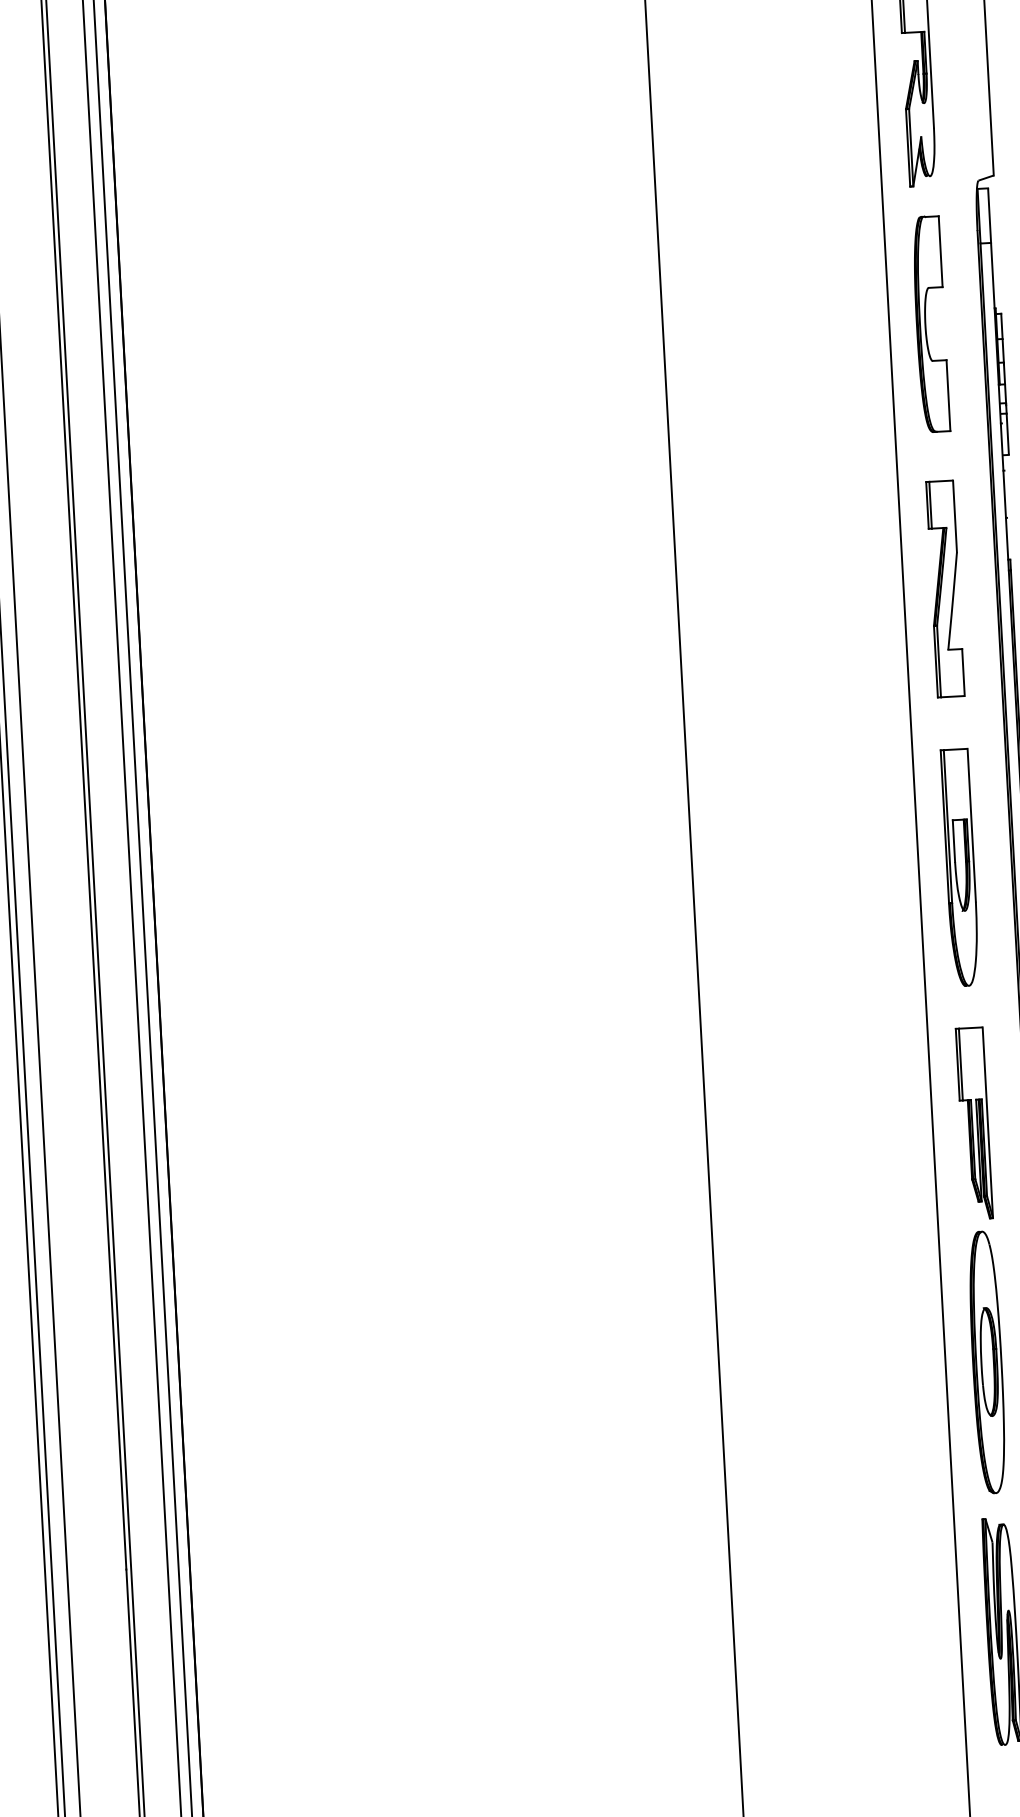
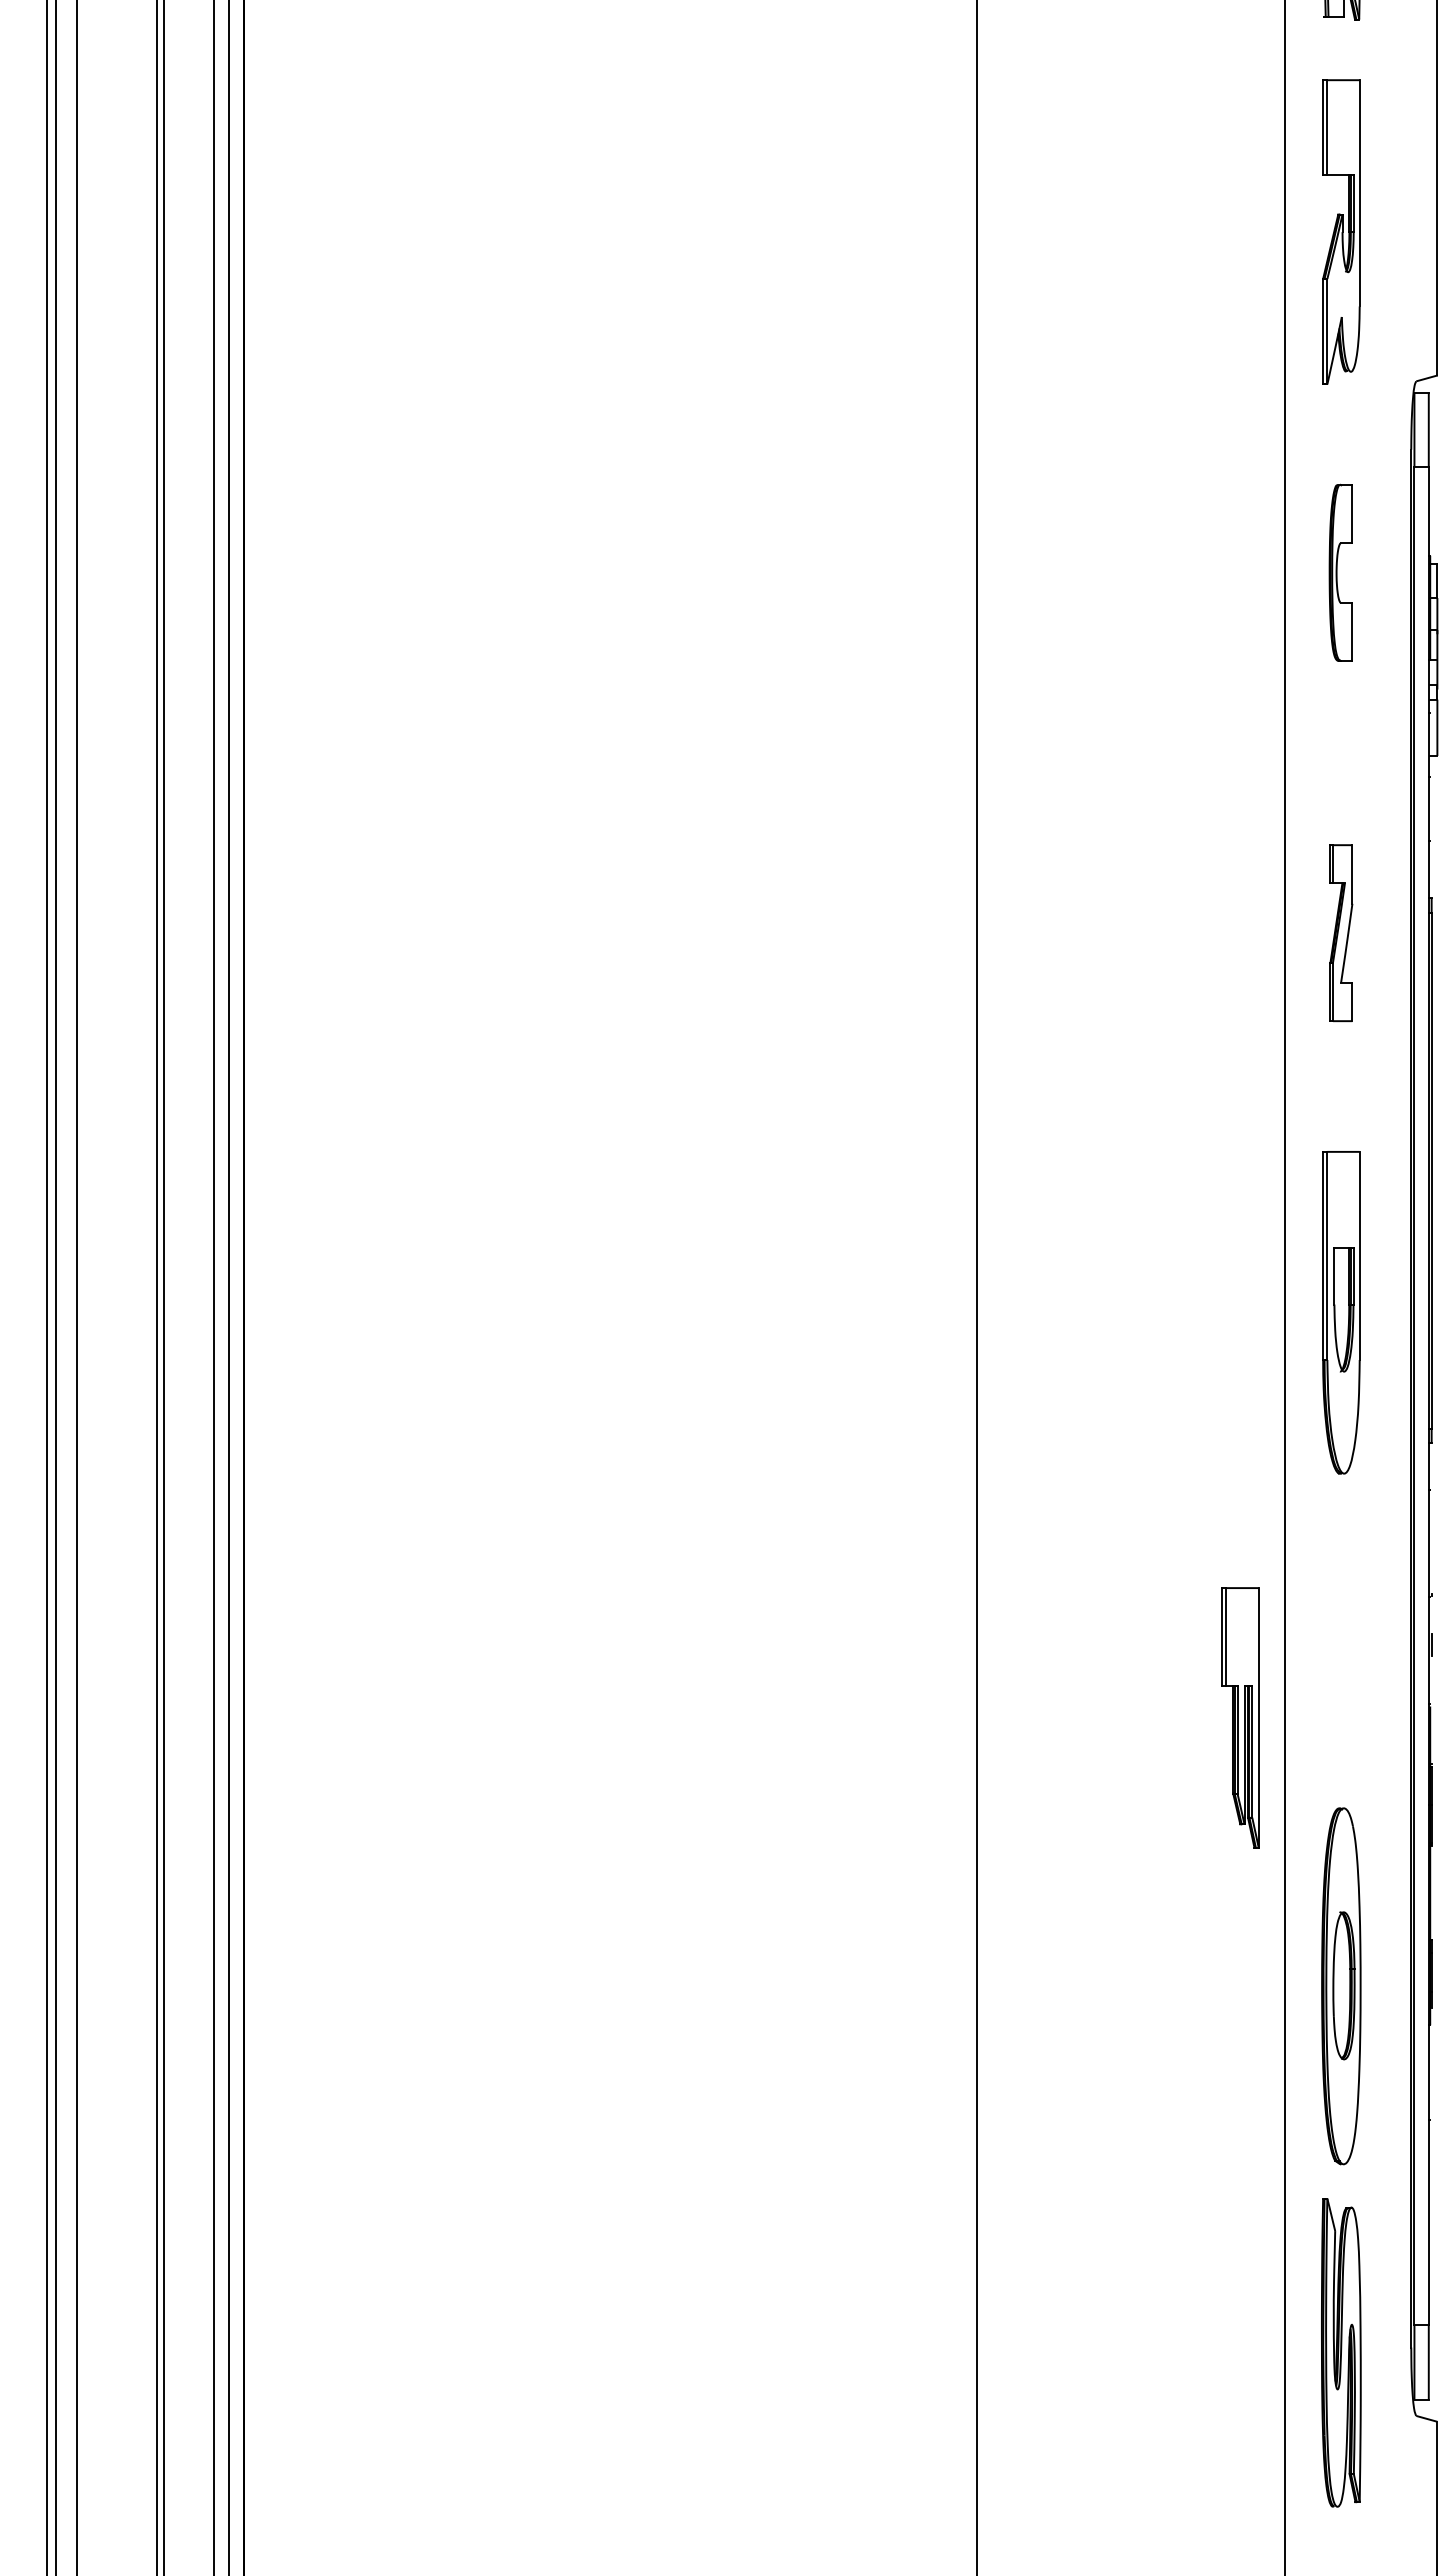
part: (930, 324) -> (1340, 572), size x0.6
part: (945, 588) -> (1341, 932), size x0.6
part: (974, 1123) -> (1240, 1717), moved

